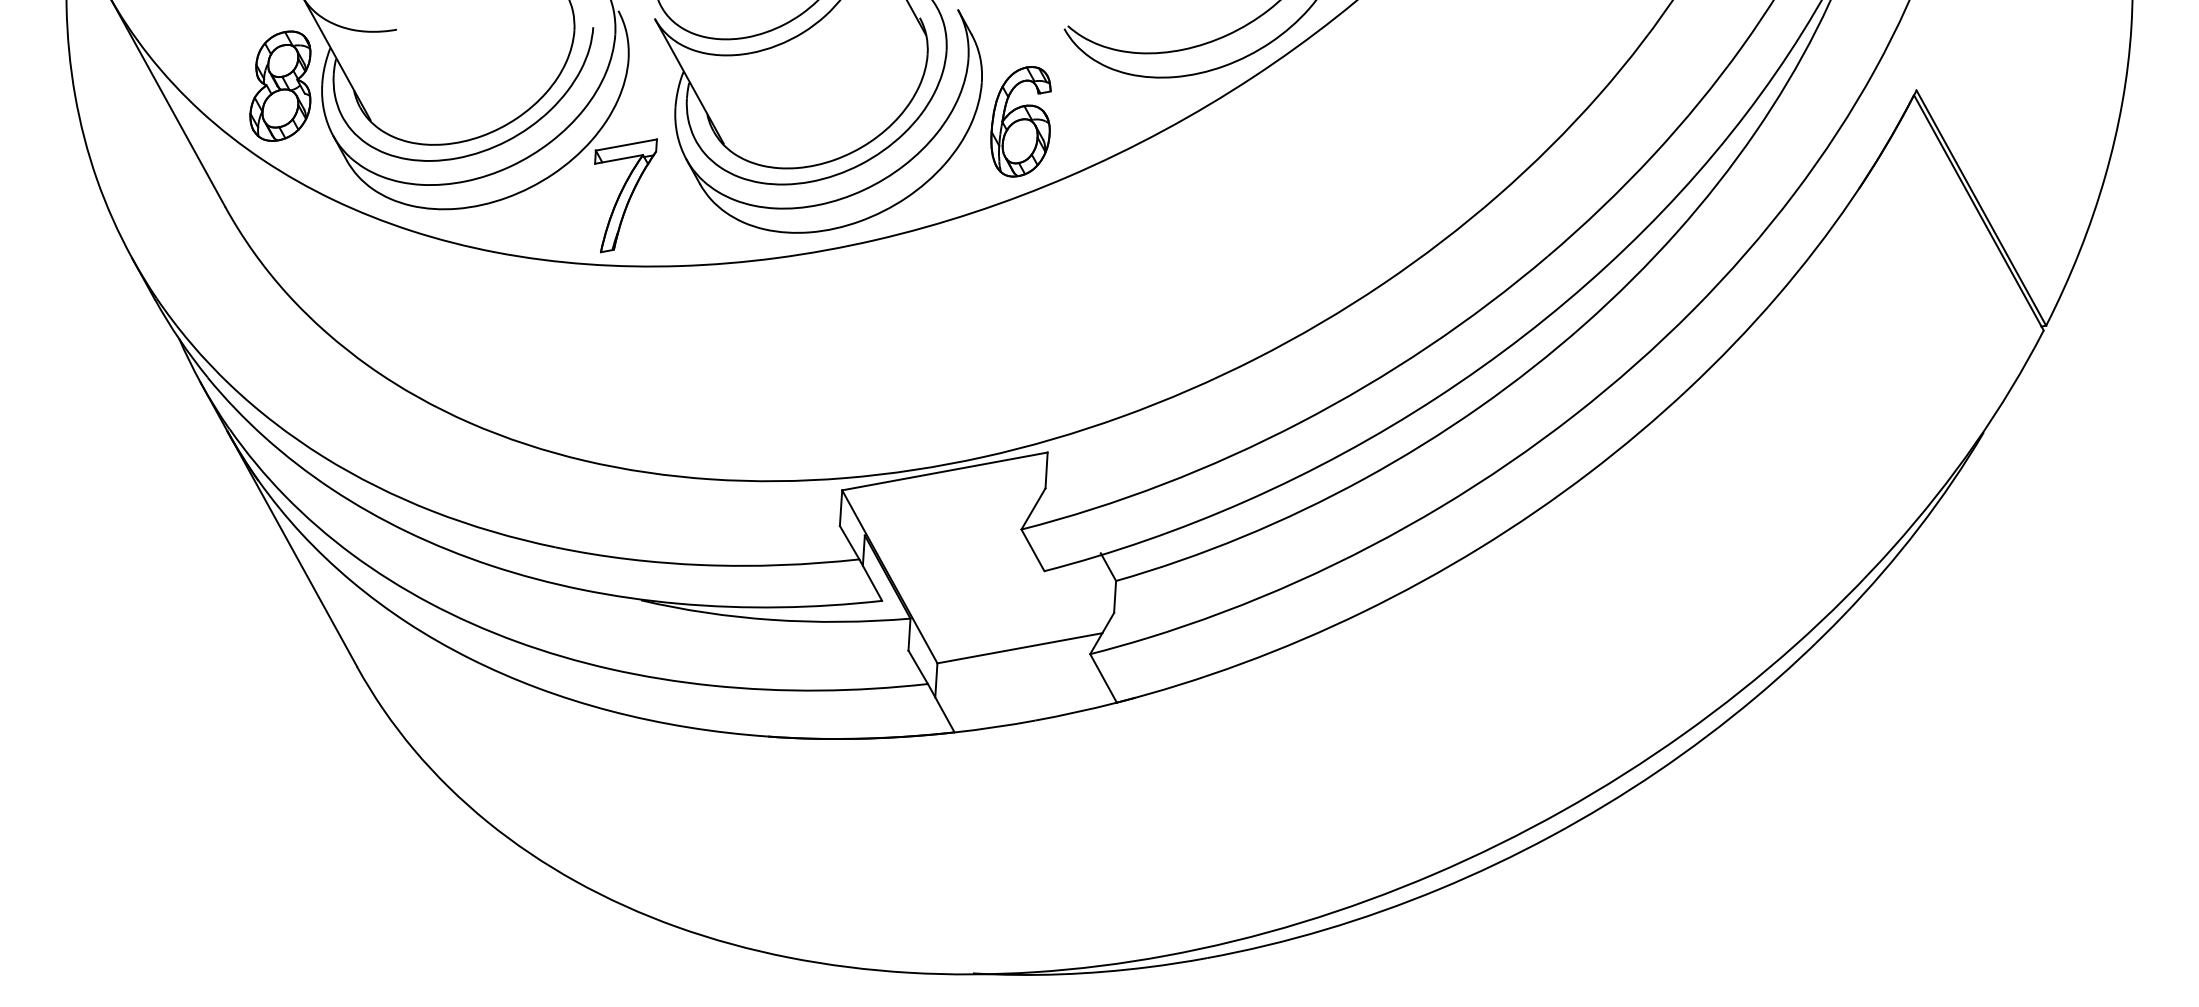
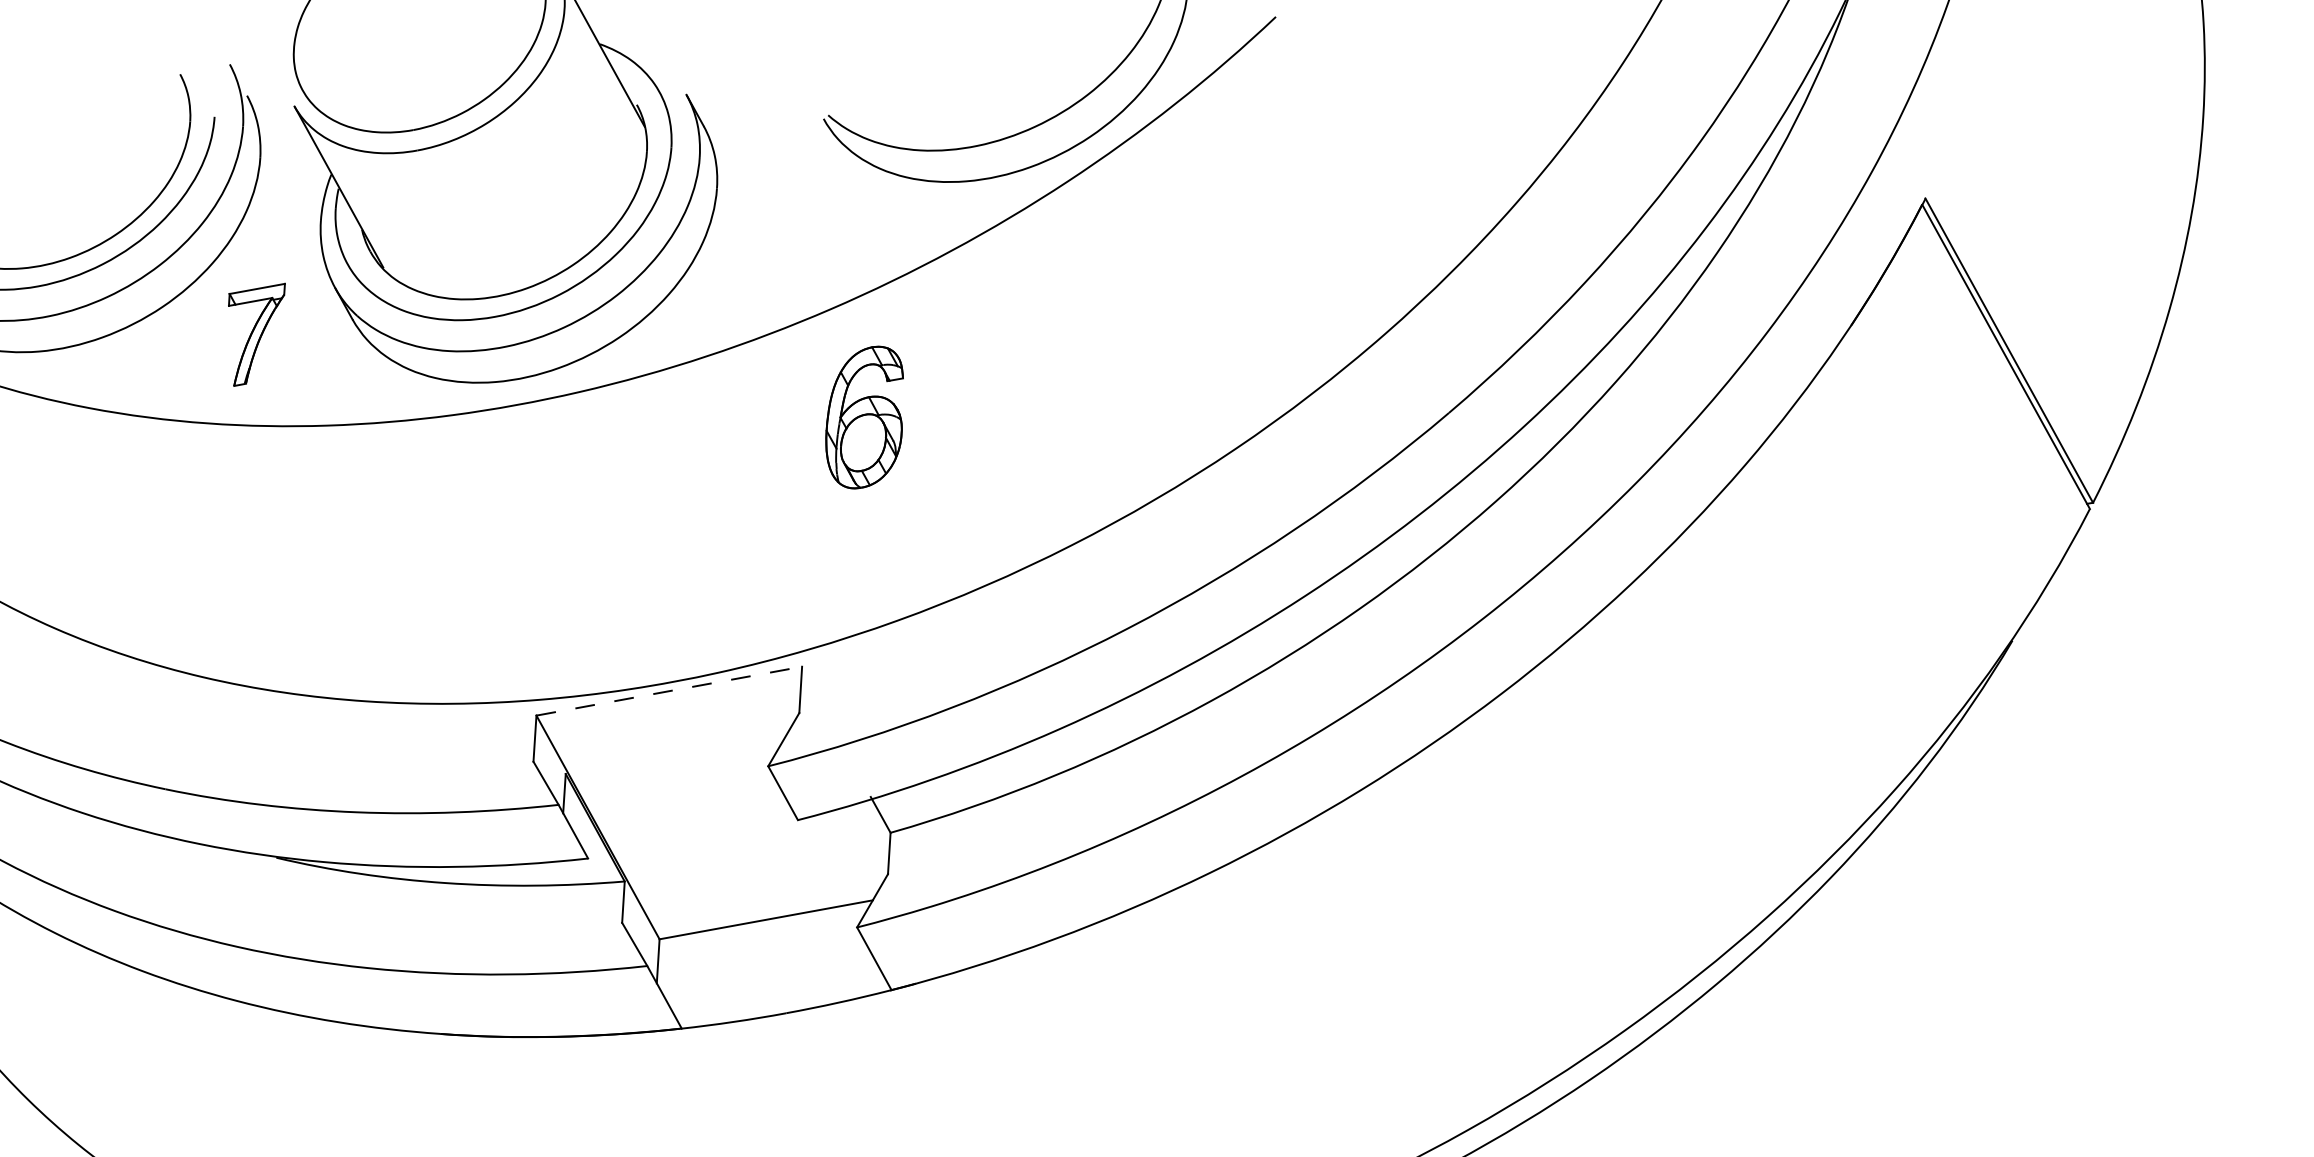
part: (1020, 121) -> (863, 417), moved
part: (625, 195) -> (256, 334), size x0.7
line: (945, 471) -> (670, 691), solid -> dashed

